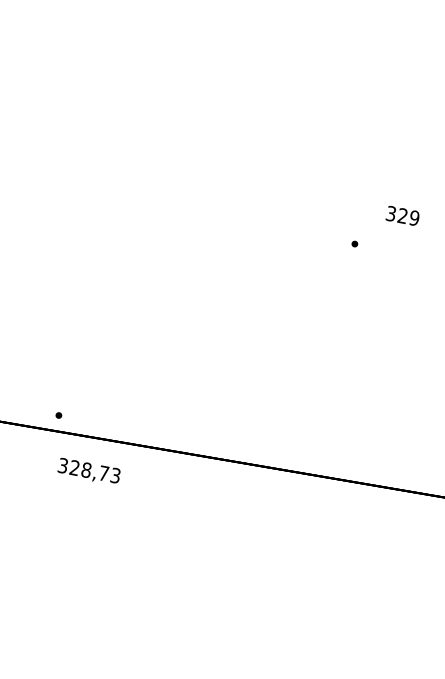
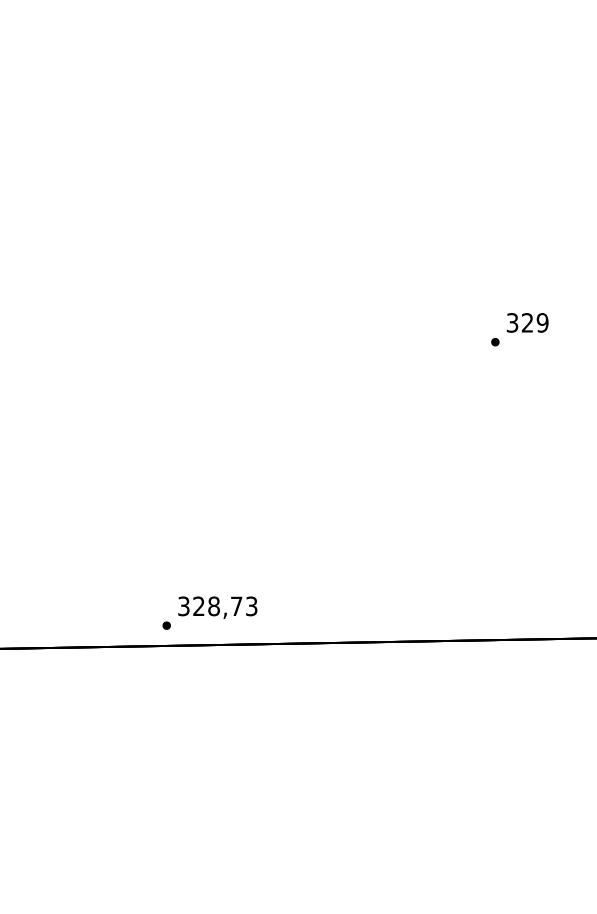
text: (402, 215) -> (527, 322), moved
text: (89, 471) -> (217, 607), moved

